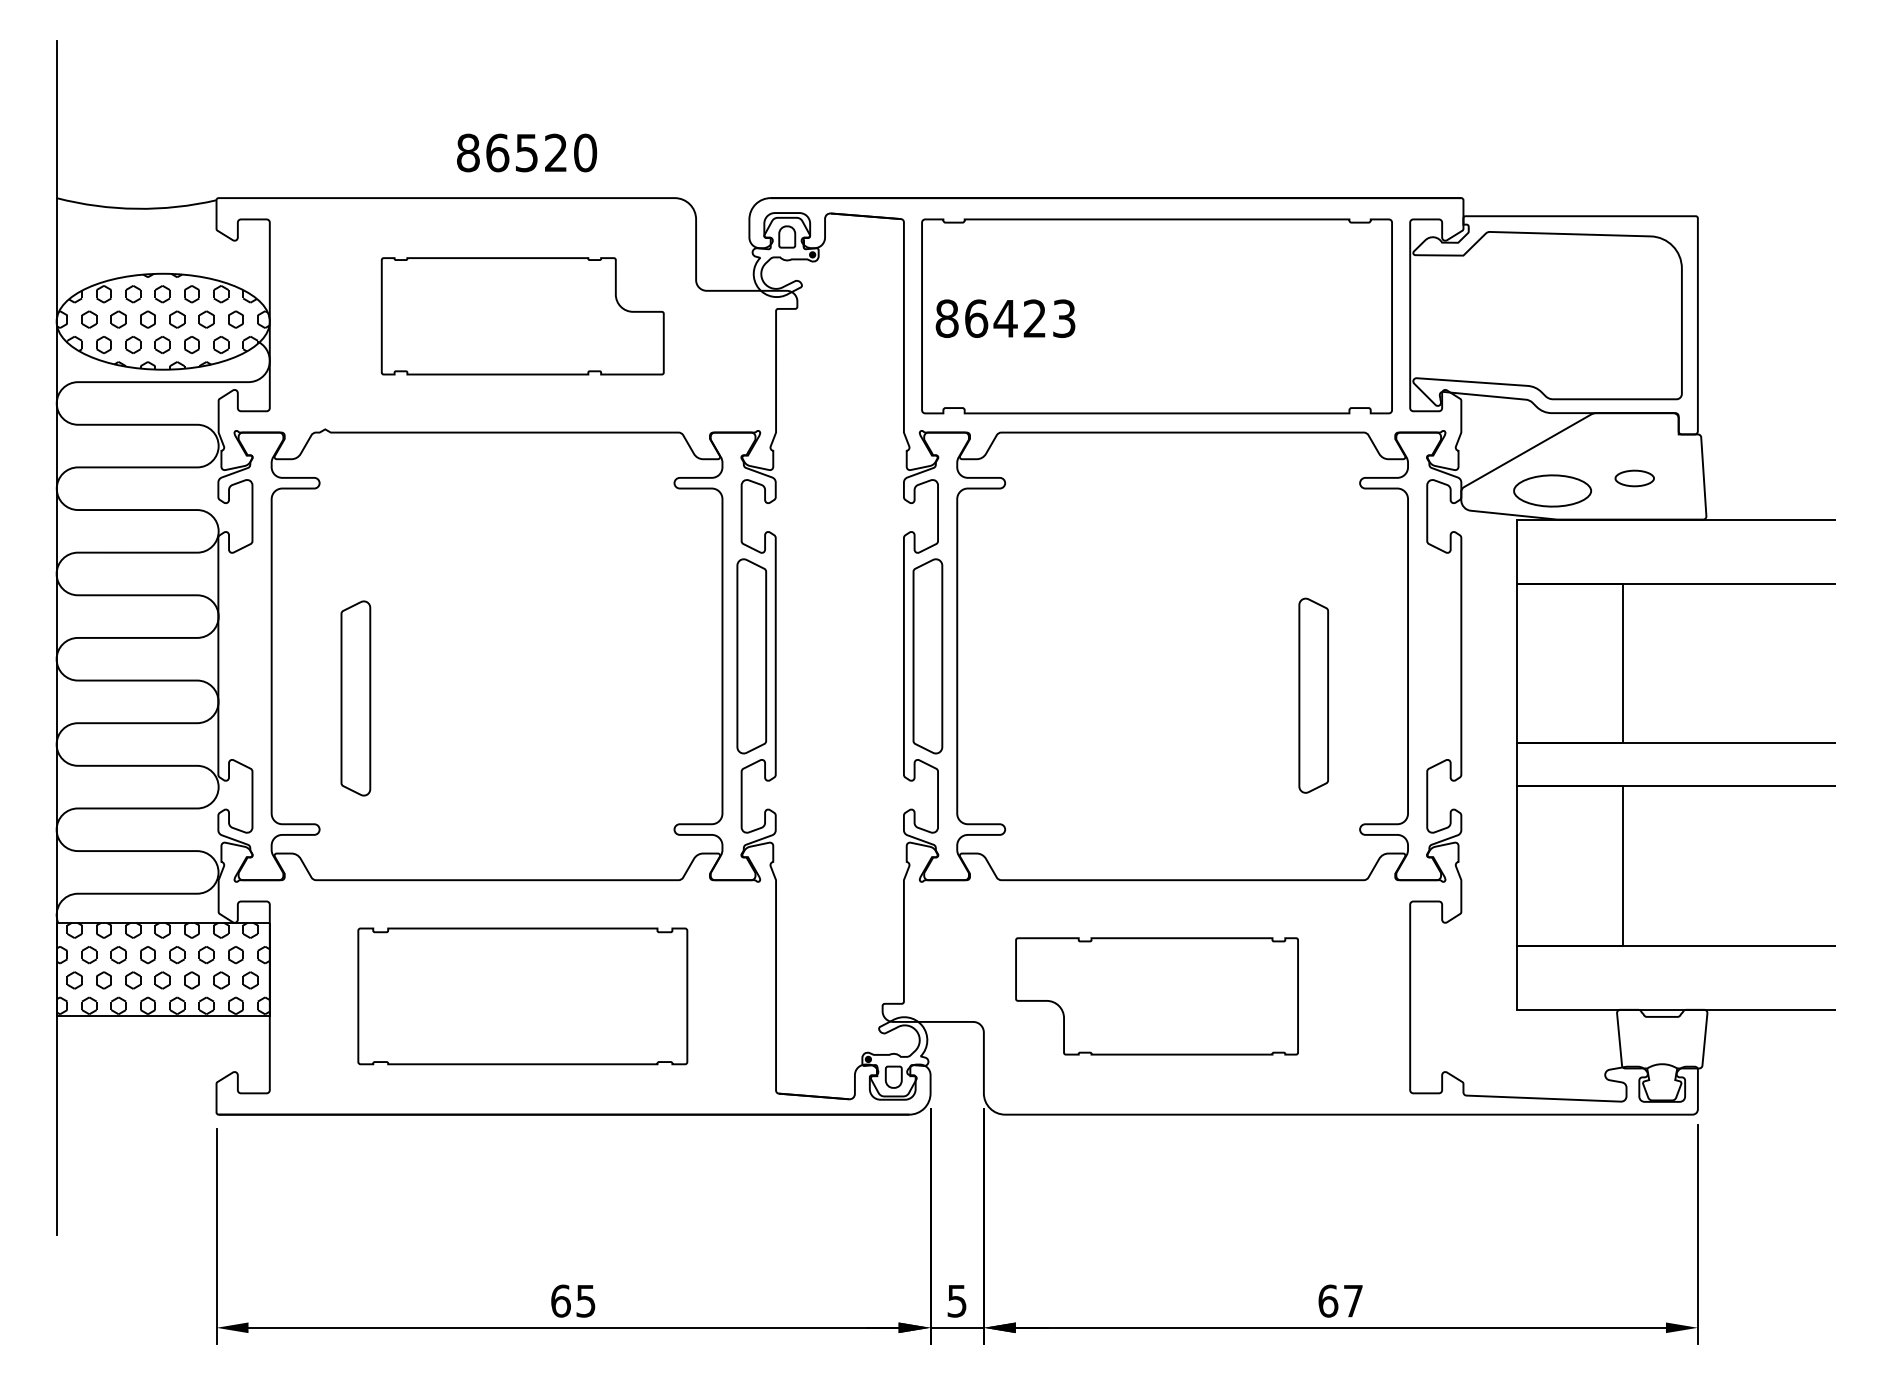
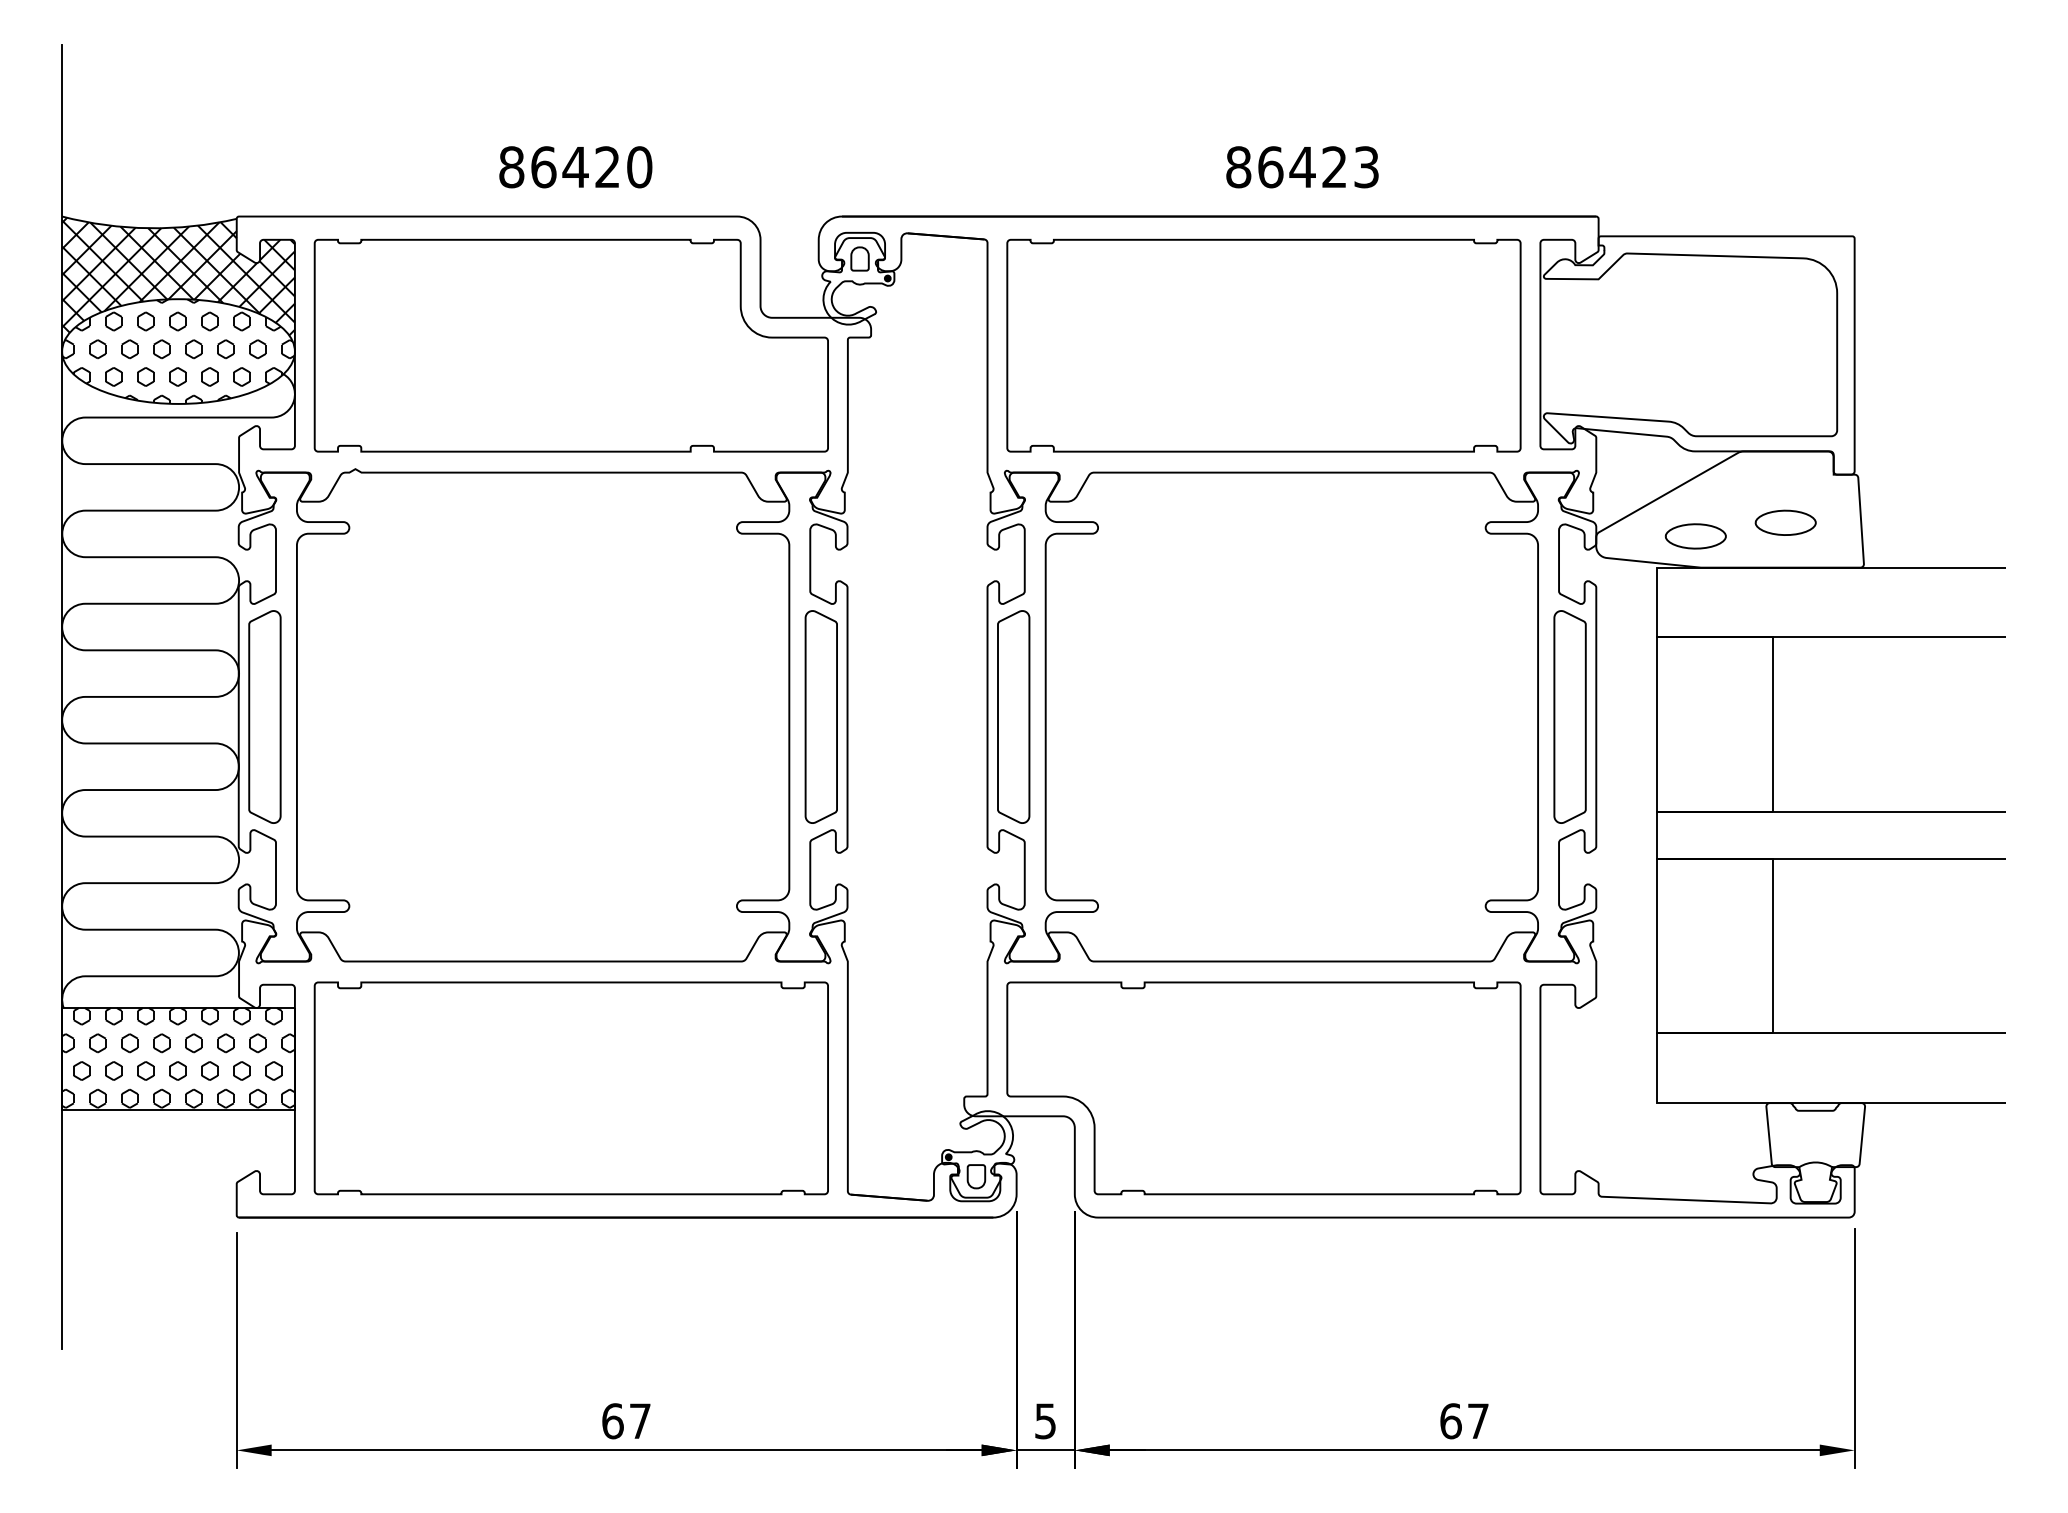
text: (526, 153) -> (575, 167), 86520 -> 86420
hatch: (163, 260) -> (178, 284), added
part: (522, 316) -> (570, 345), size x1.67
text: (1005, 318) -> (1302, 167), moved
part: (1634, 478) -> (1785, 522), size x1.43
part: (1552, 491) -> (1695, 536), size x0.71
curve: (1300, 695) -> (1555, 716), moved
curve: (342, 697) -> (250, 716), moved
part: (522, 996) -> (570, 1088), size x1.43
part: (1156, 996) -> (1263, 1088), size x1.67
text: (586, 1301) -> (640, 1421), 65 -> 67

